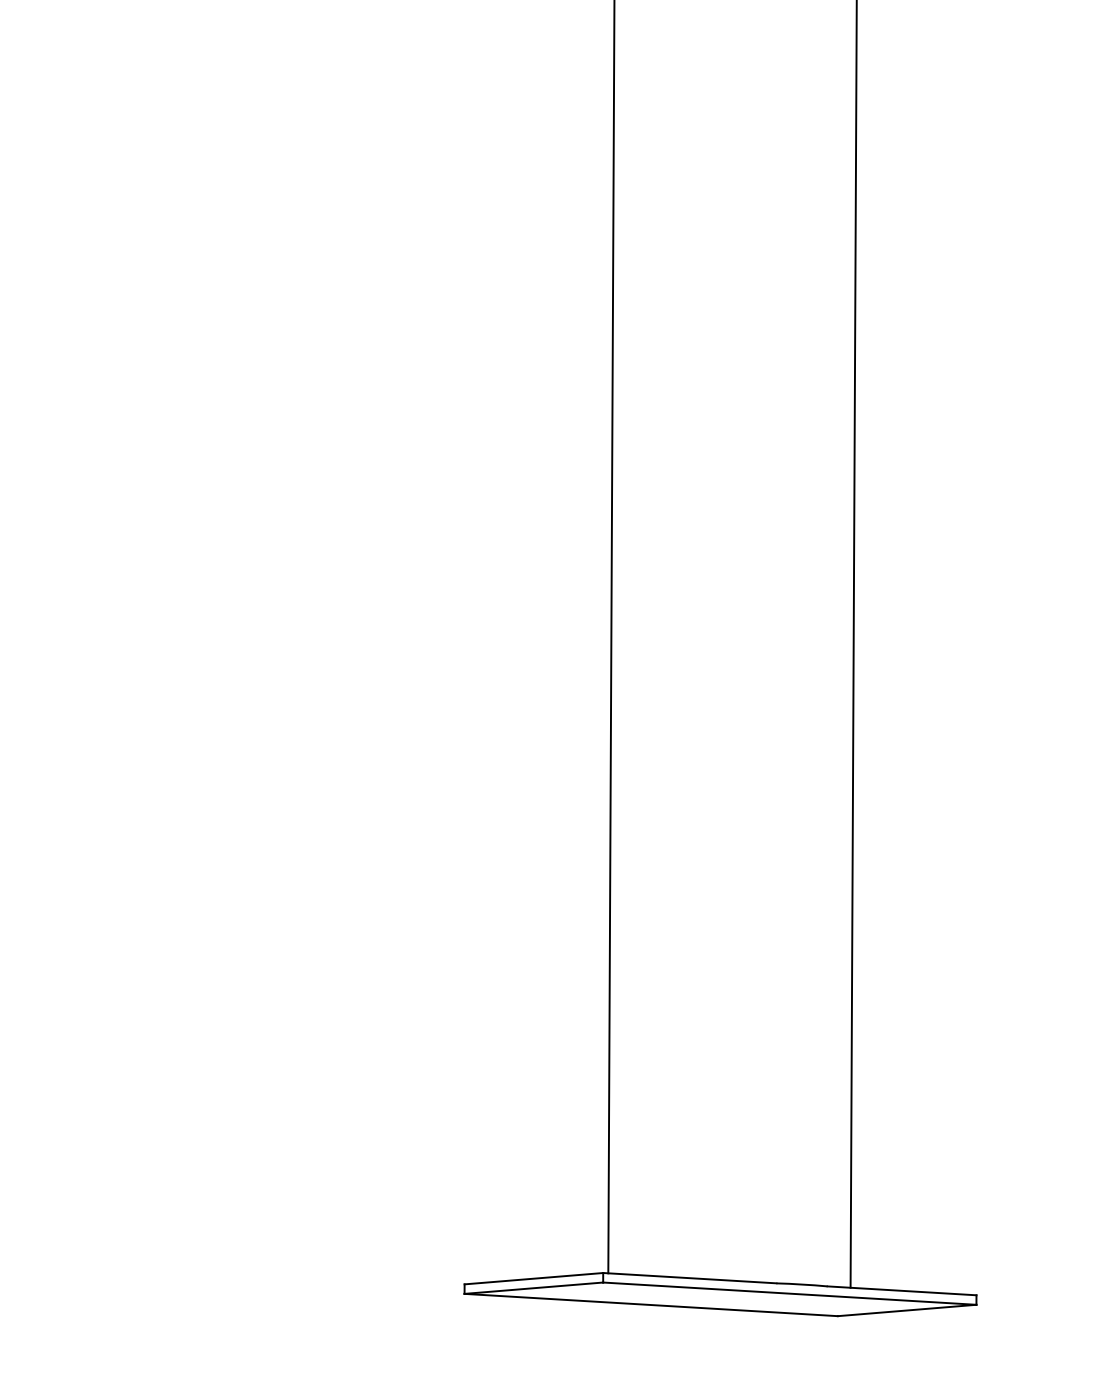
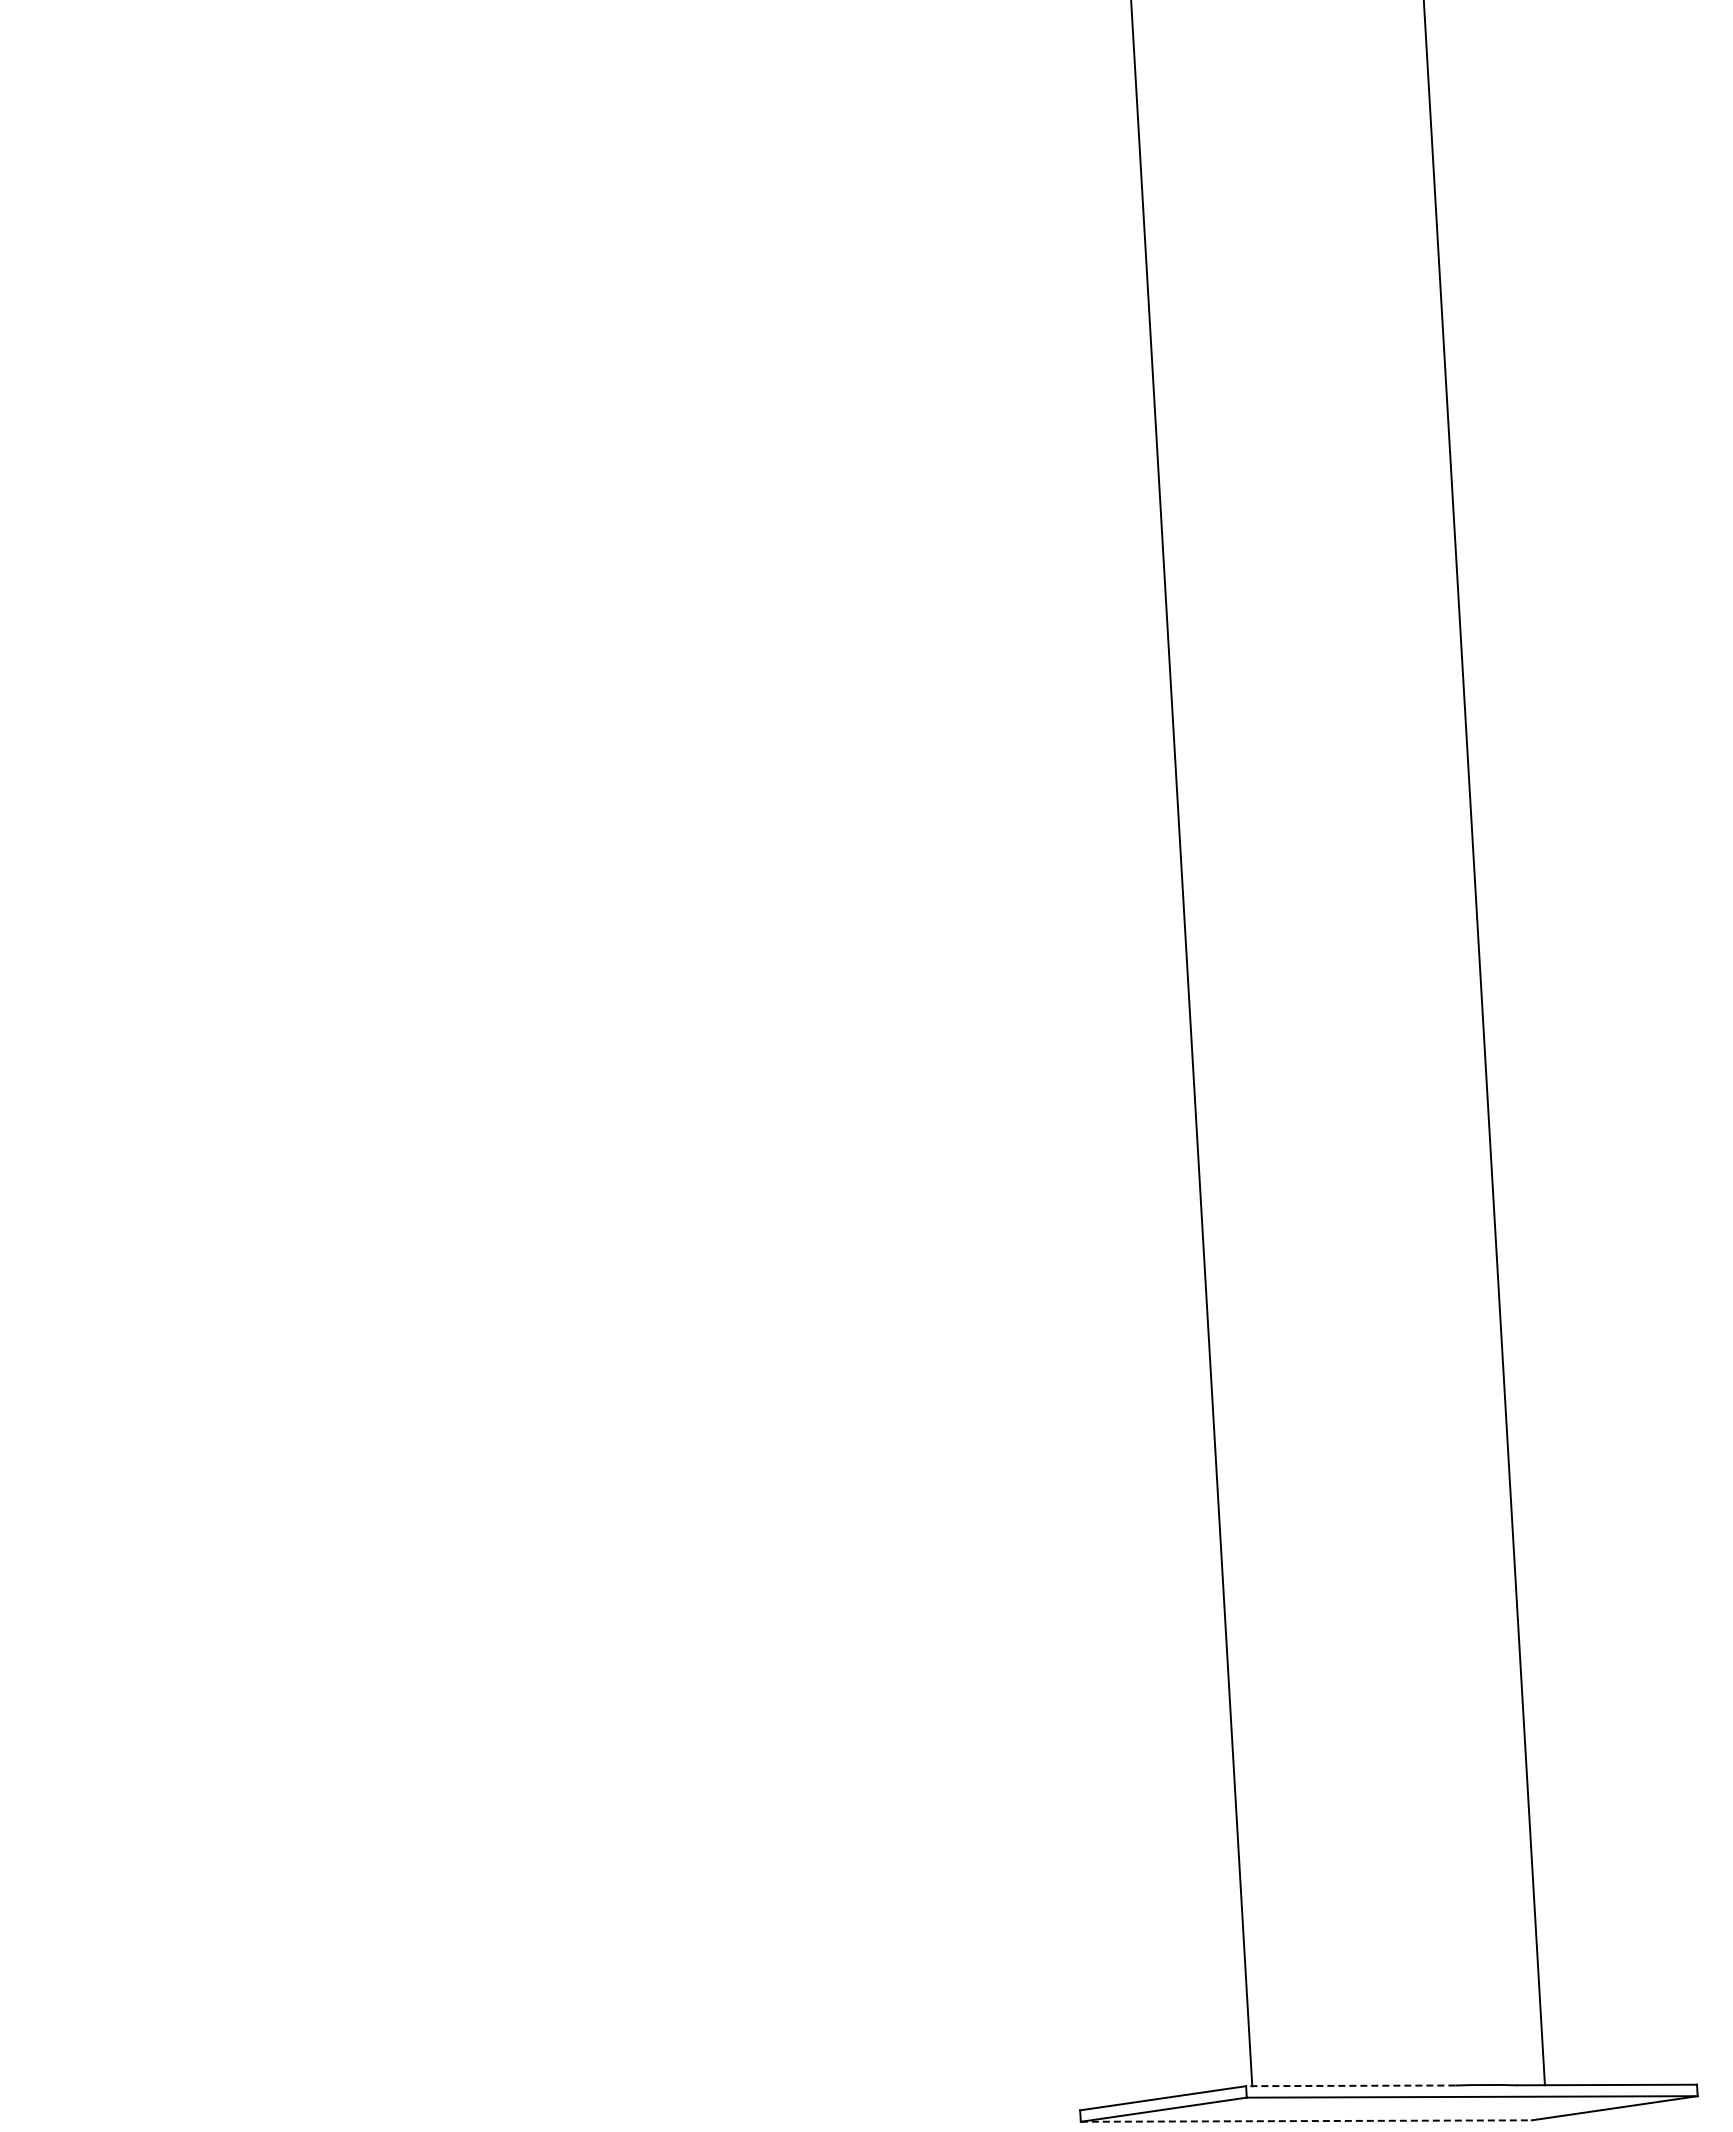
line: (689, 1277) -> (1350, 2085), solid -> dashed
line: (651, 1305) -> (1306, 2121), solid -> dashed

